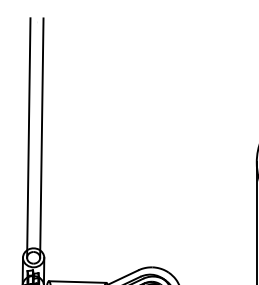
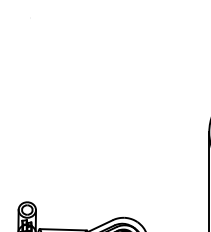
line: (28, 136) -> (23, 111), removed
line: (41, 138) -> (33, 112), removed

